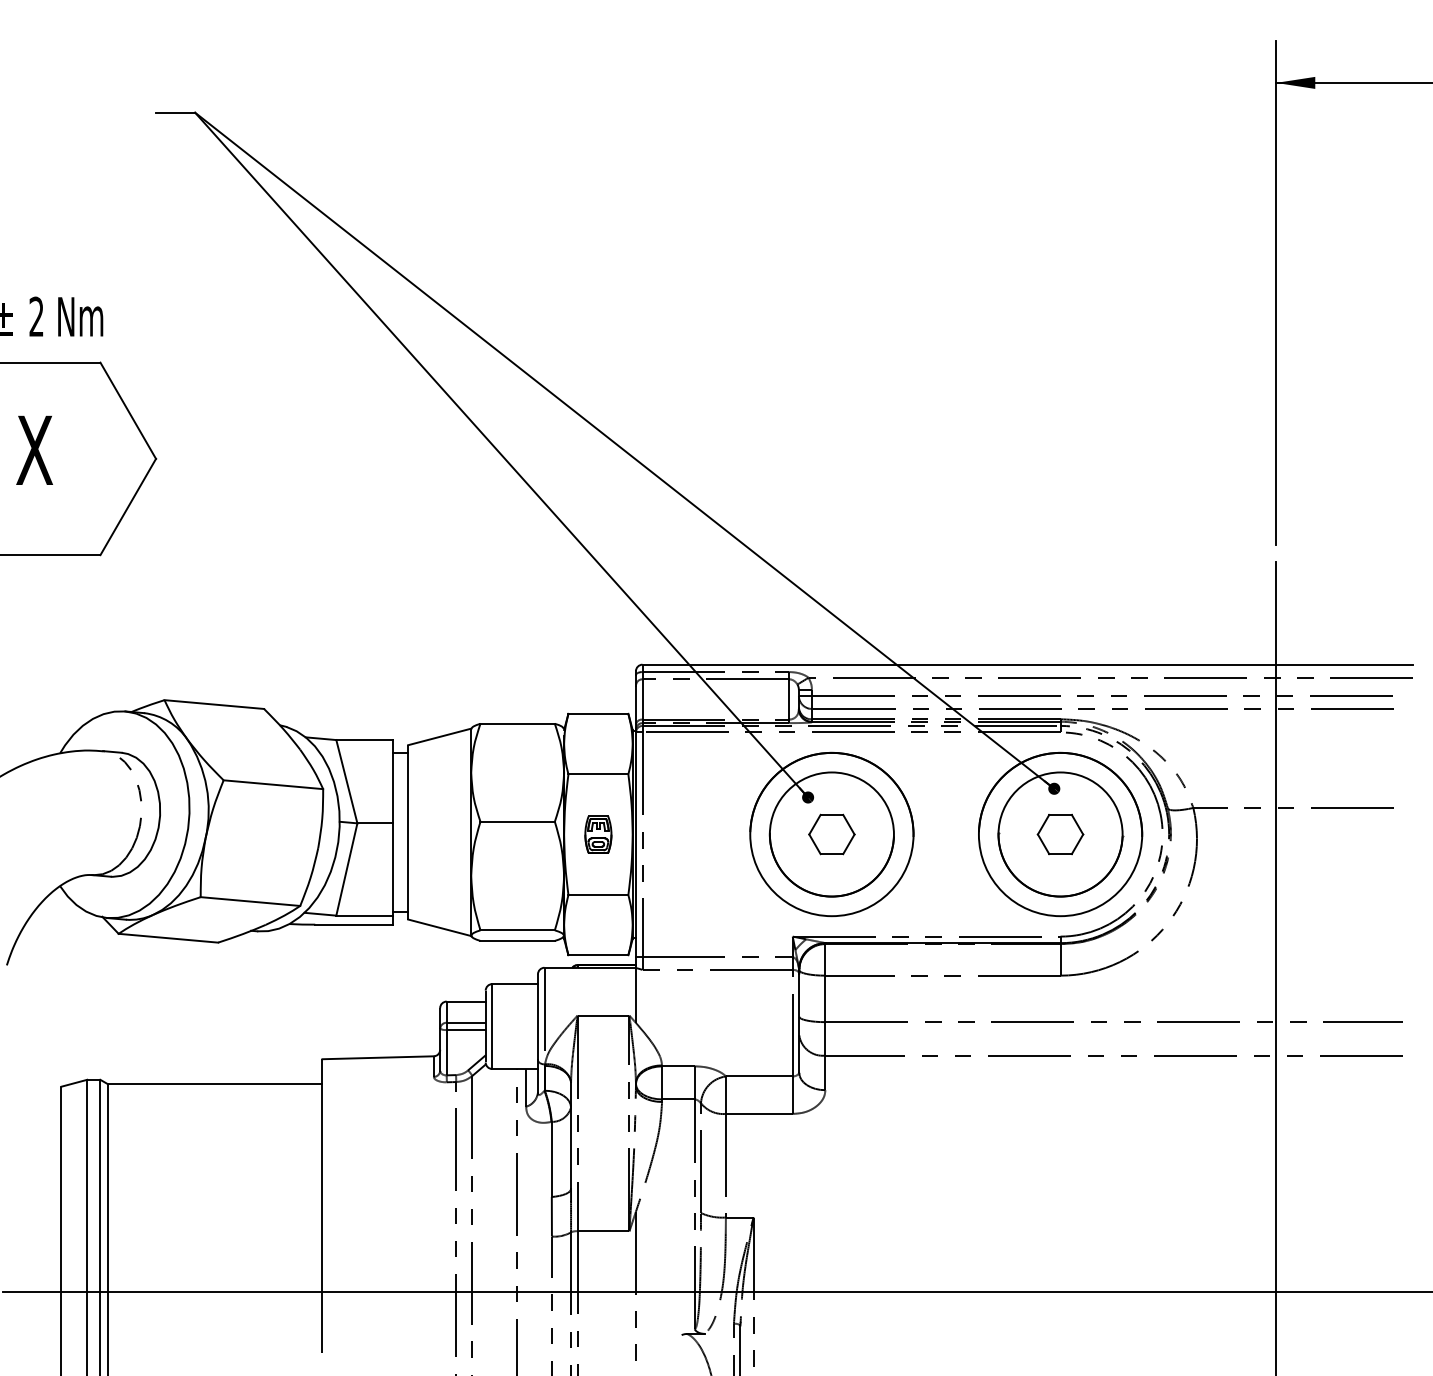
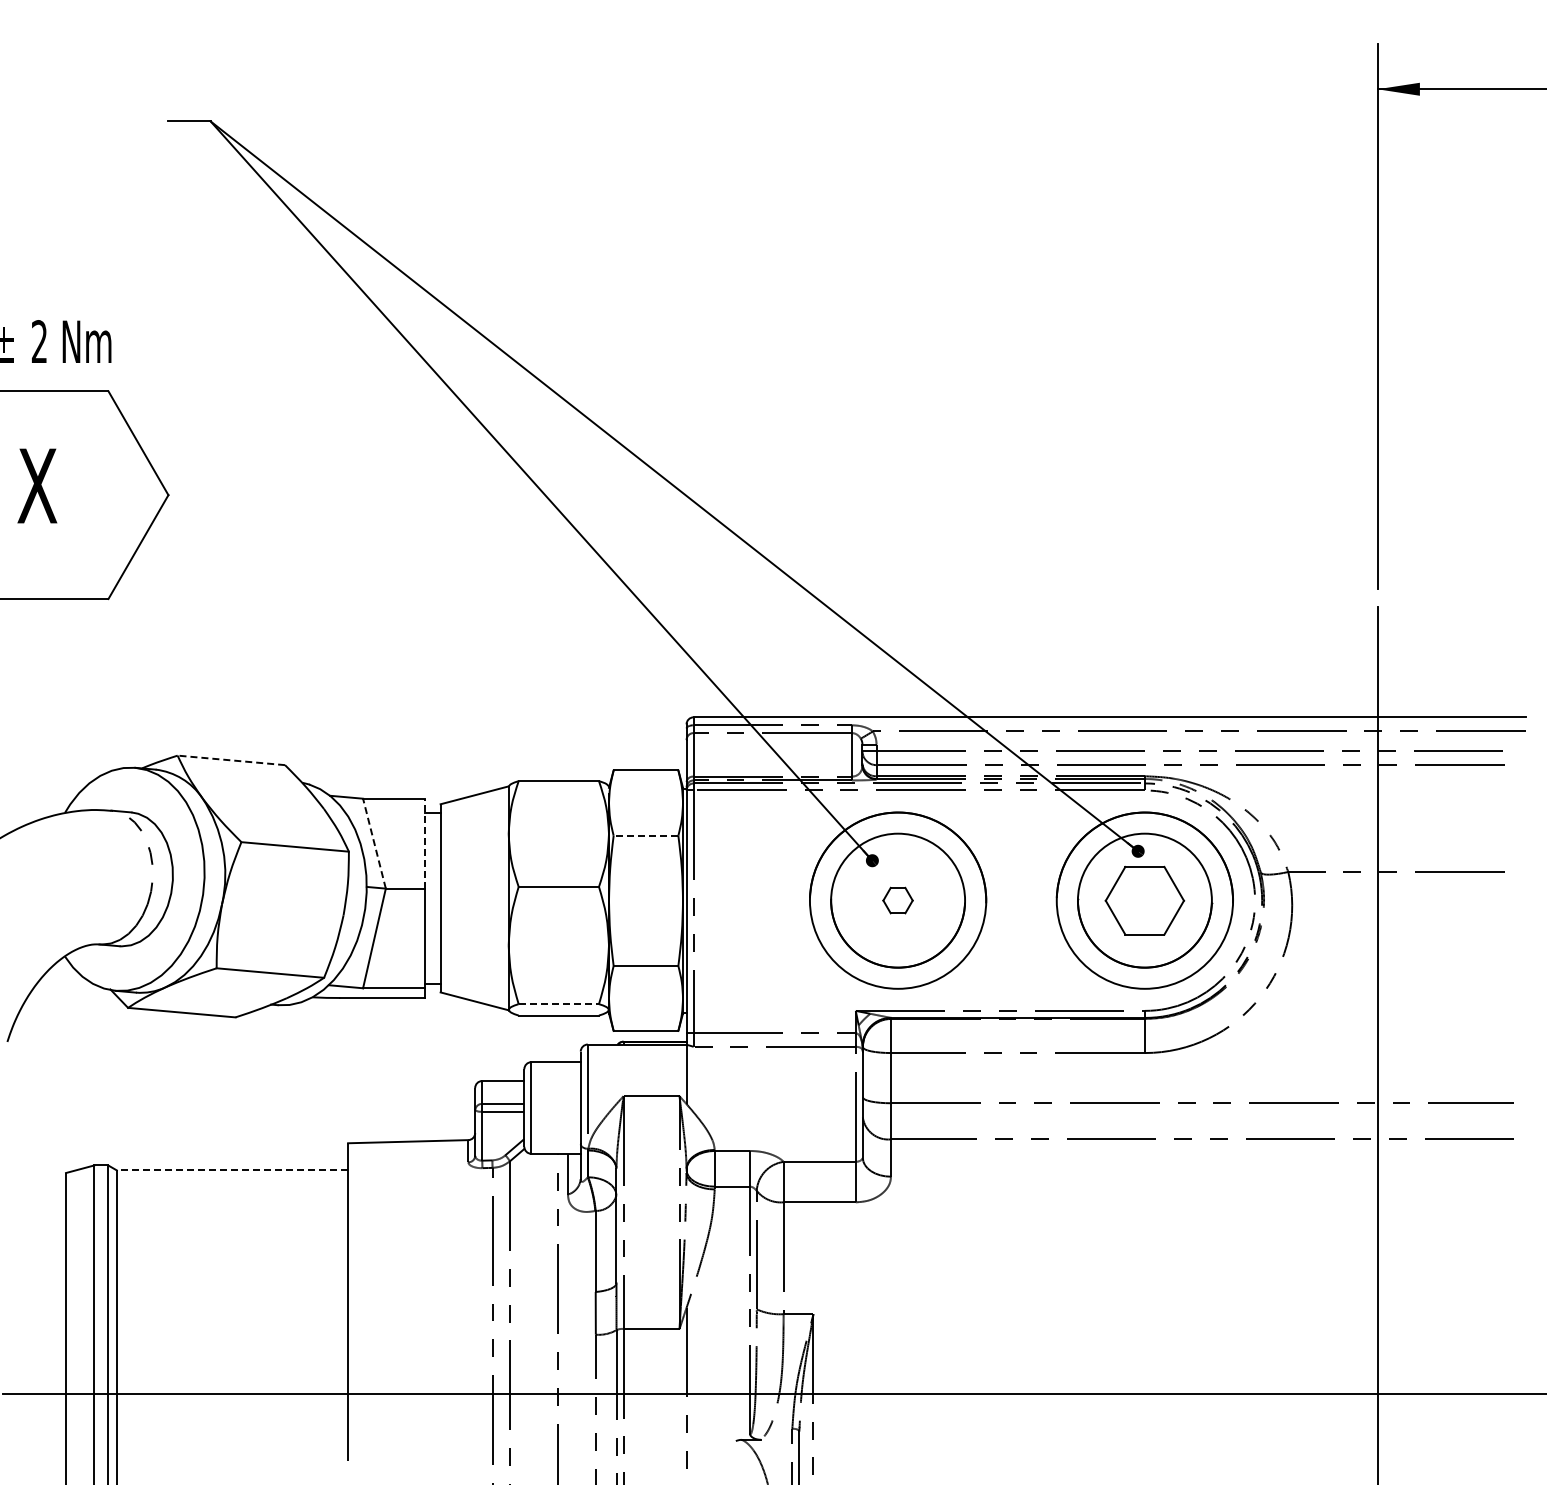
line: (214, 704) -> (231, 760), solid -> dashed
line: (597, 774) -> (645, 835), solid -> dashed
line: (346, 781) -> (374, 843), solid -> dashed
line: (393, 781) -> (424, 843), solid -> dashed
part: (598, 834) -> (646, 900), removed
part: (831, 834) -> (897, 900), size x0.6
part: (1060, 834) -> (1144, 900), size x1.6
line: (518, 930) -> (559, 1004), solid -> dashed
line: (215, 1084) -> (232, 1170), solid -> dashed

